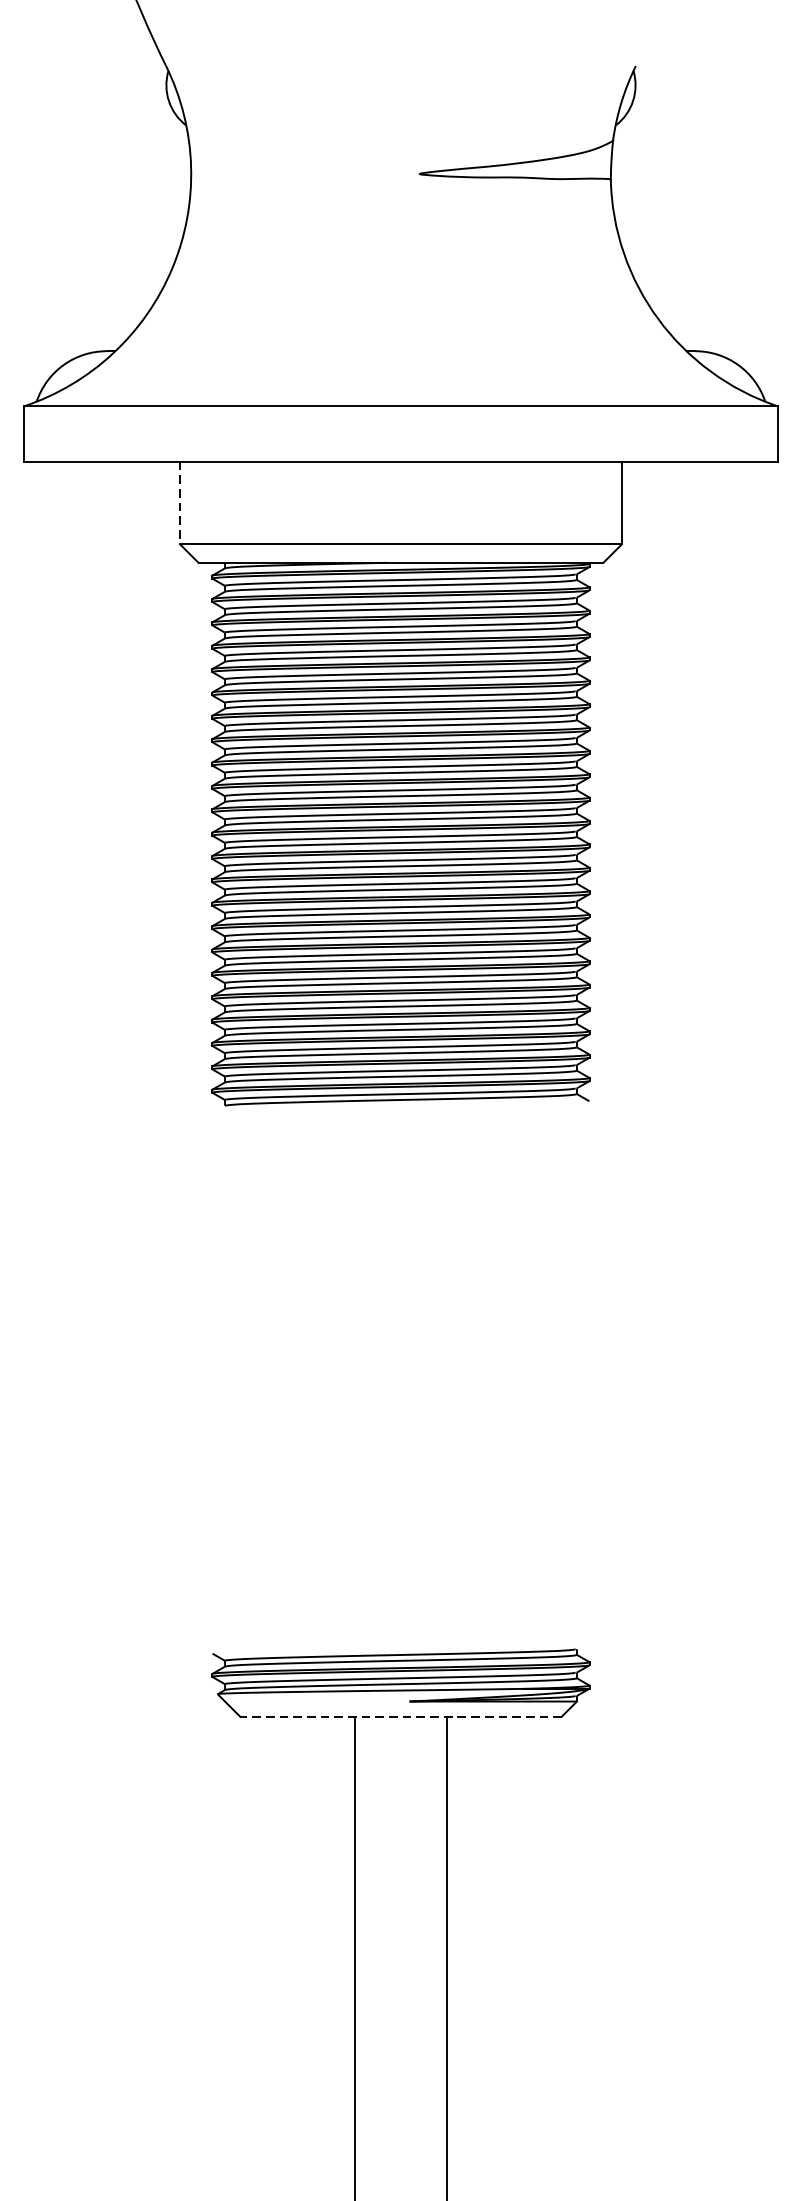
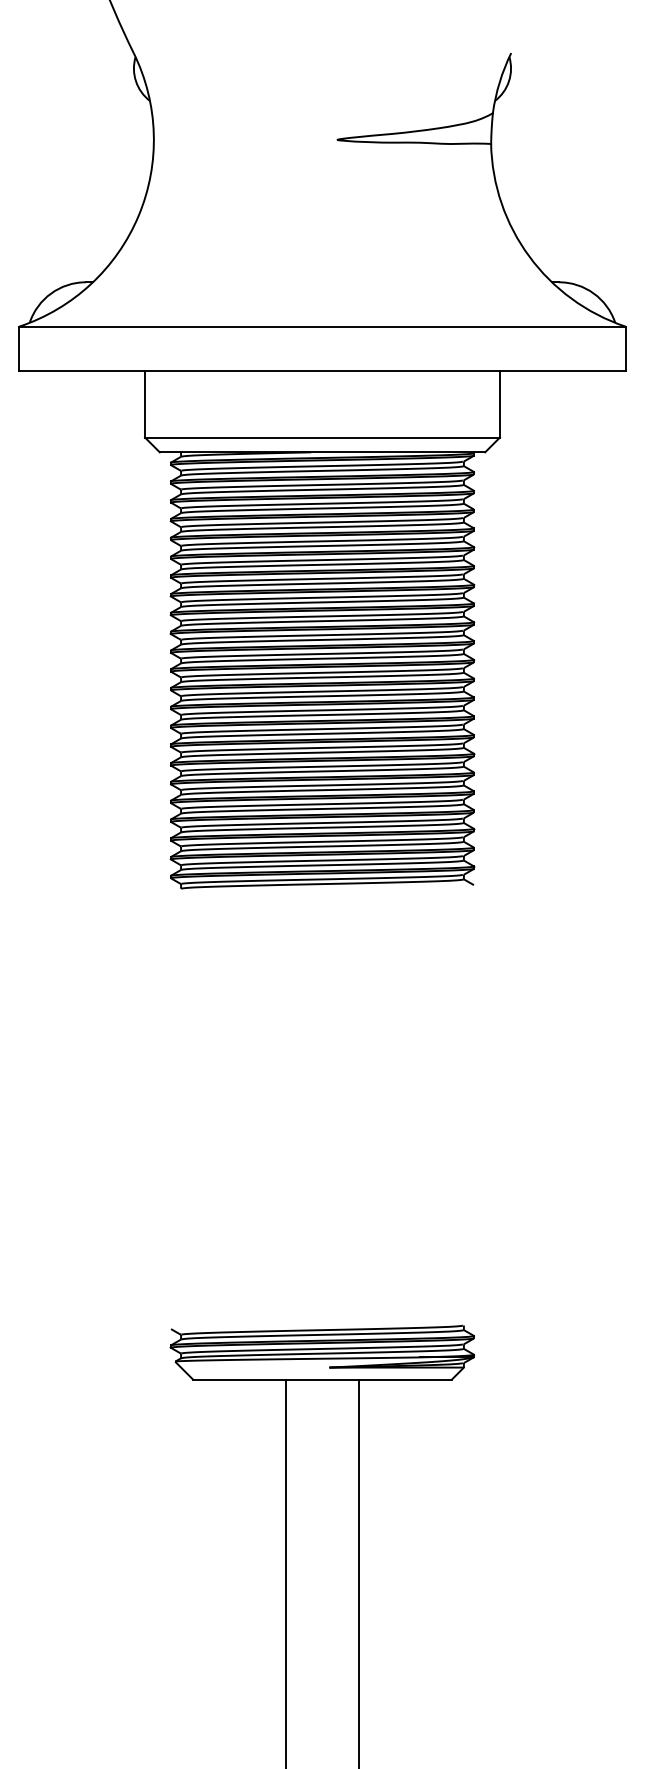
line: (180, 503) -> (145, 404), dashed -> solid
line: (399, 1716) -> (321, 1379), dashed -> solid

